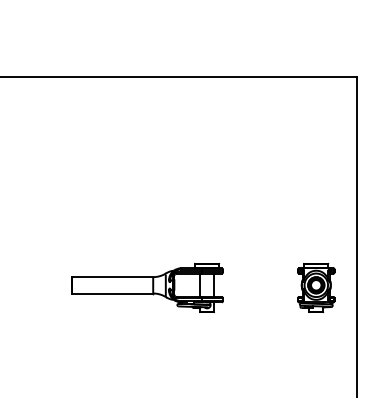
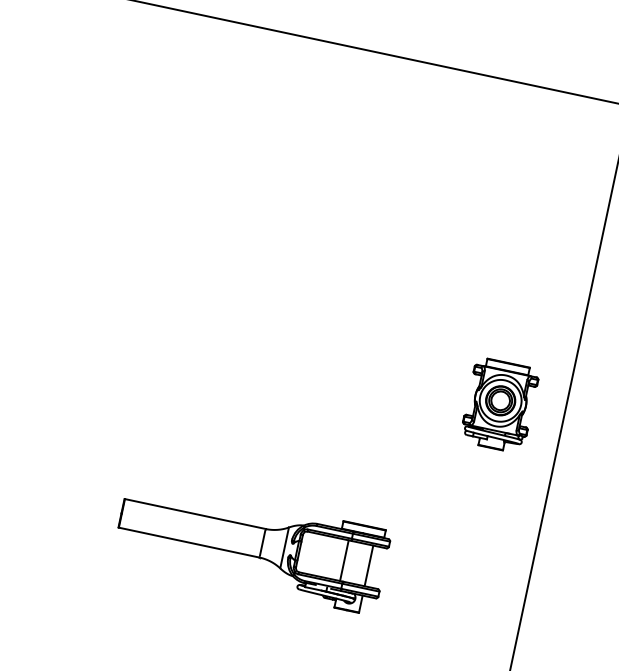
part: (147, 287) -> (251, 544), moved
part: (316, 287) -> (500, 404), moved

